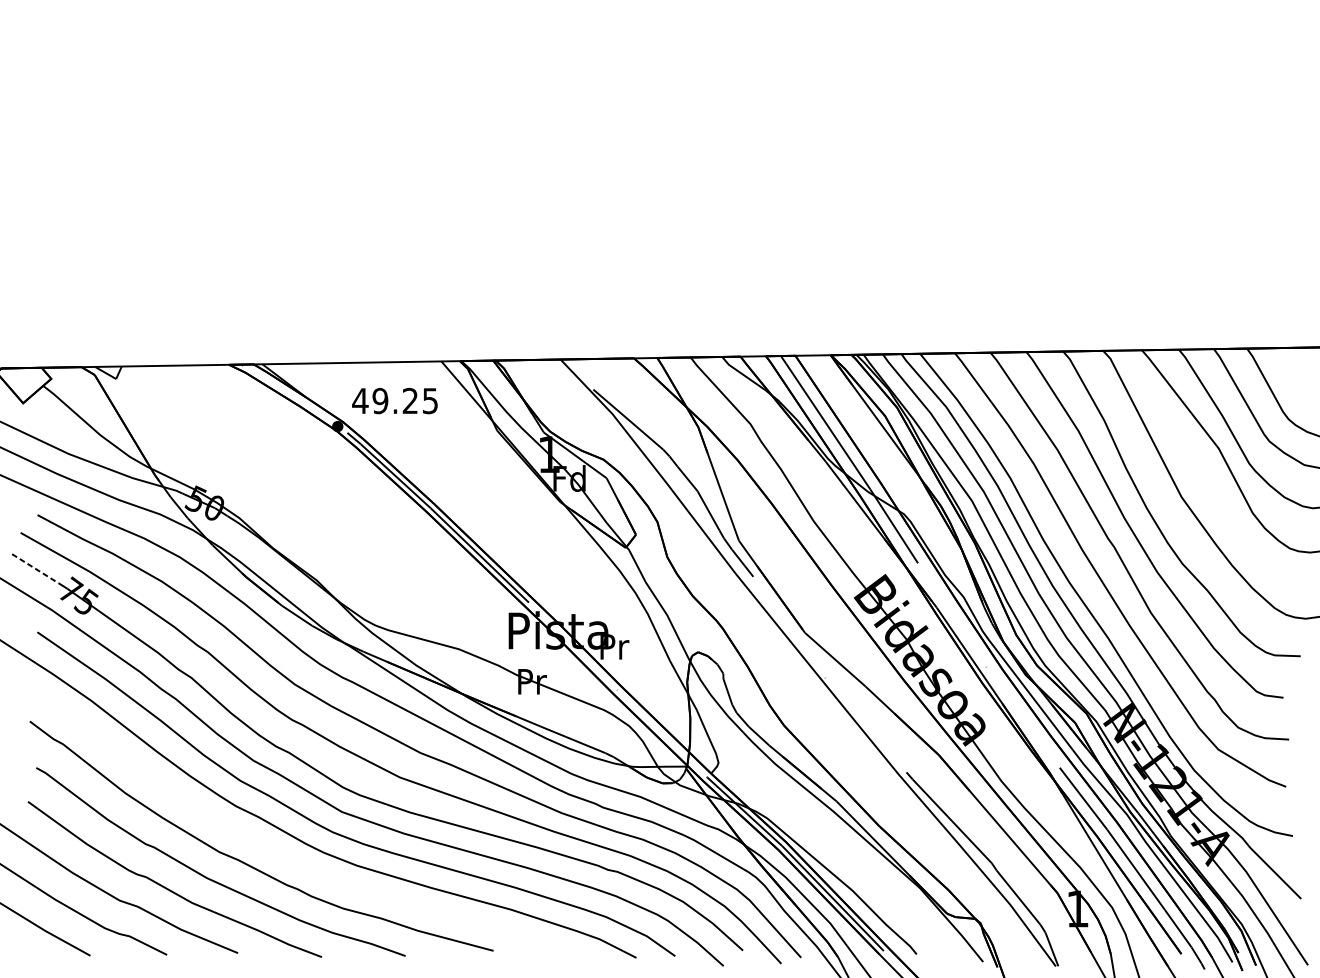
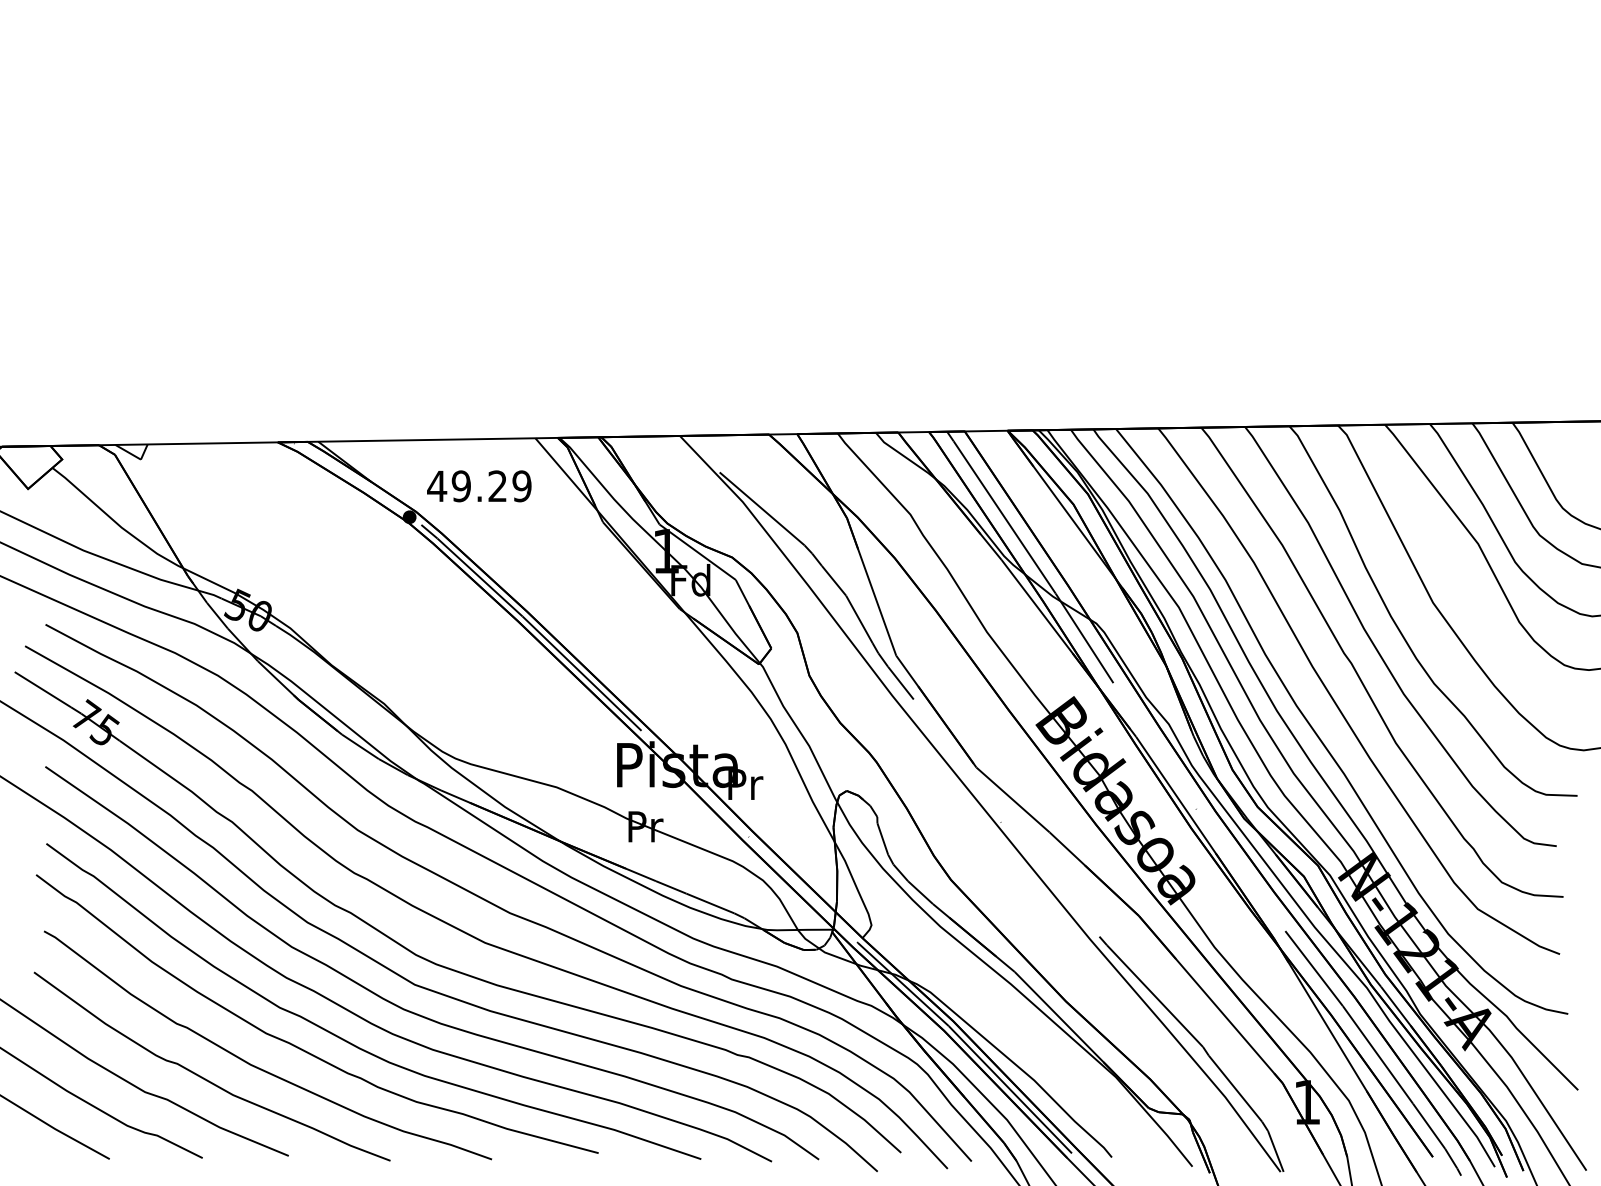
text: (429, 401) -> (521, 486), 49.25 -> 49.29
line: (35, 568) -> (43, 689), dashed -> solid
curve: (286, 857) -> (347, 1040), added

